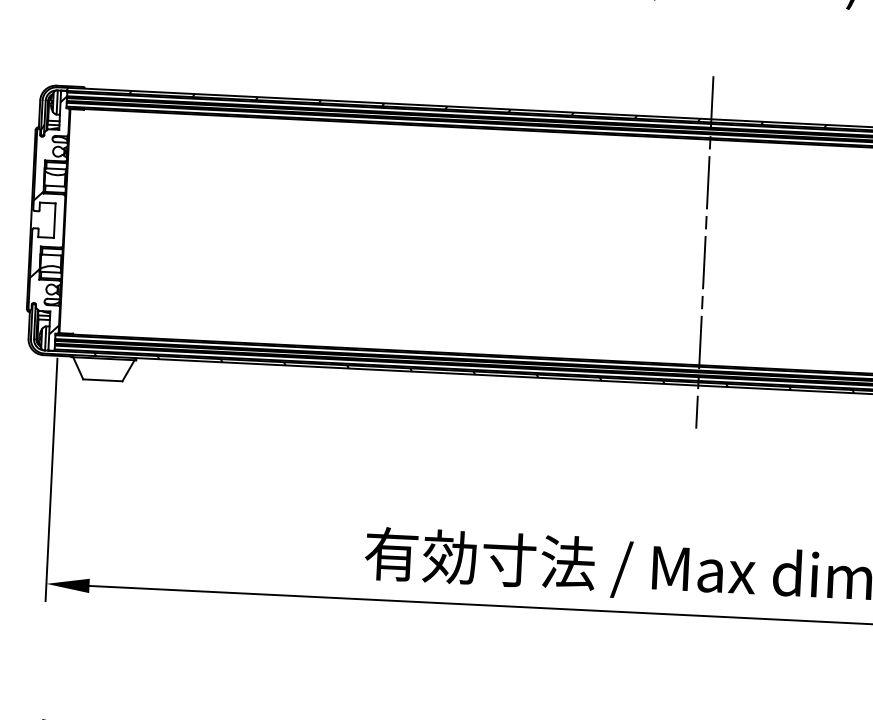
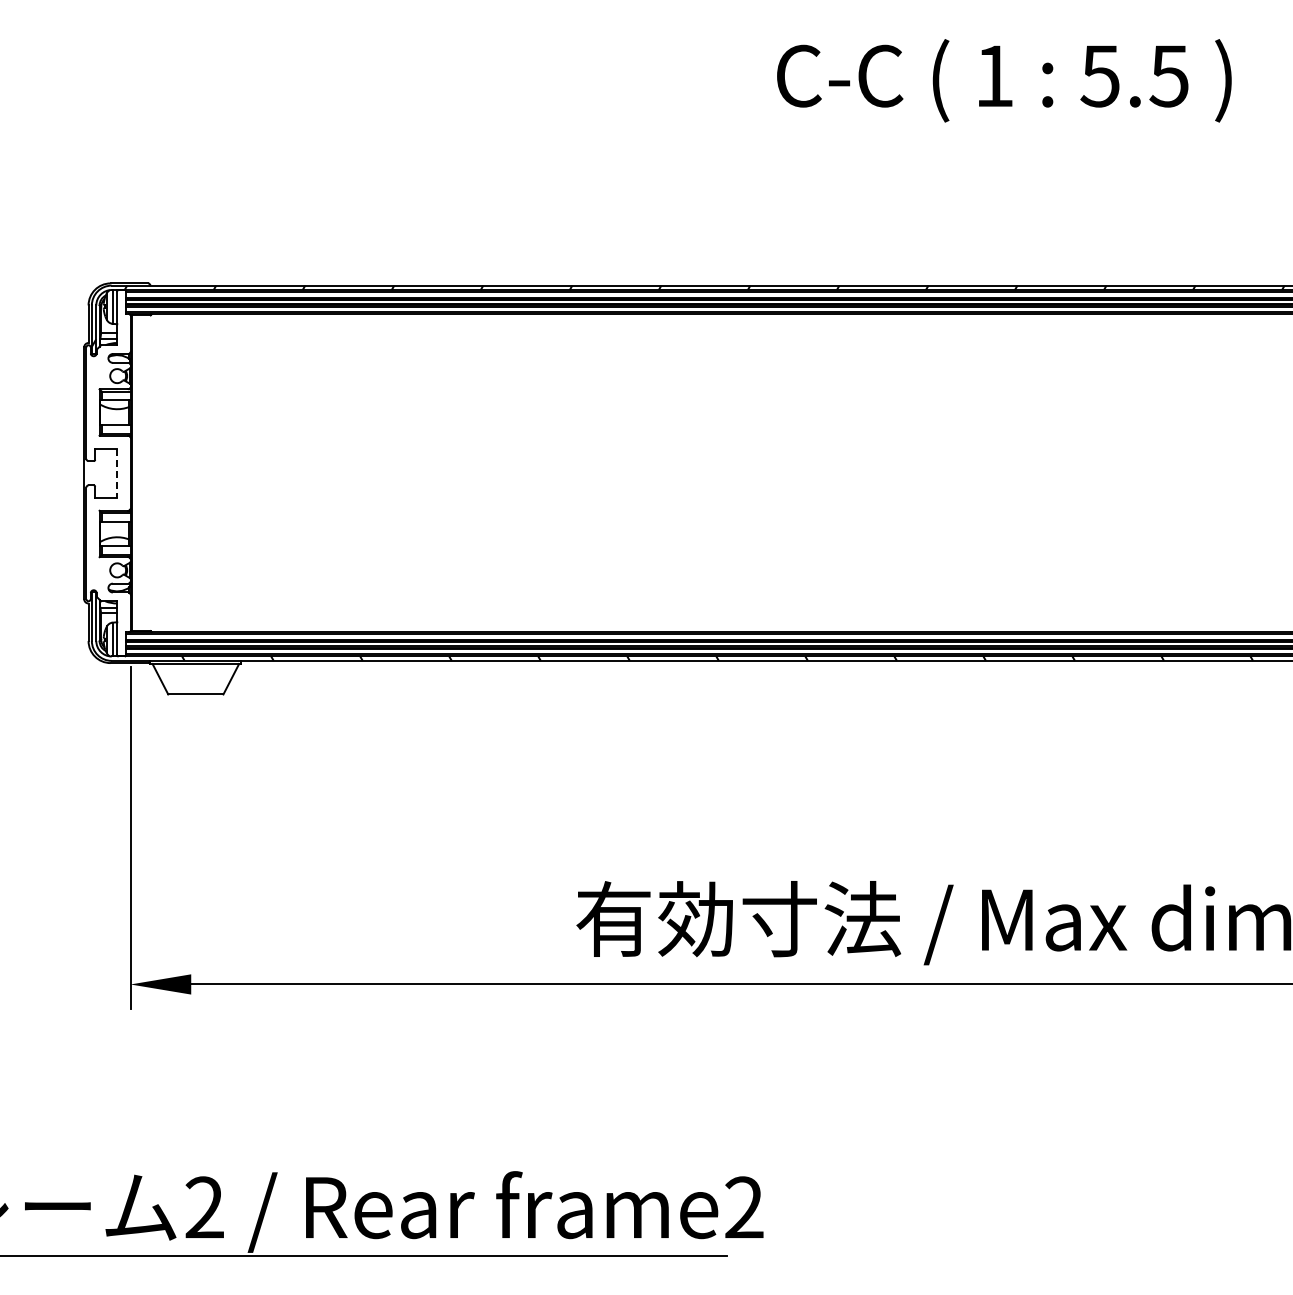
hatch: (48, 214) -> (108, 465), removed
line: (54, 220) -> (117, 473), solid -> dashed
line: (704, 251) -> (1033, 472), removed

